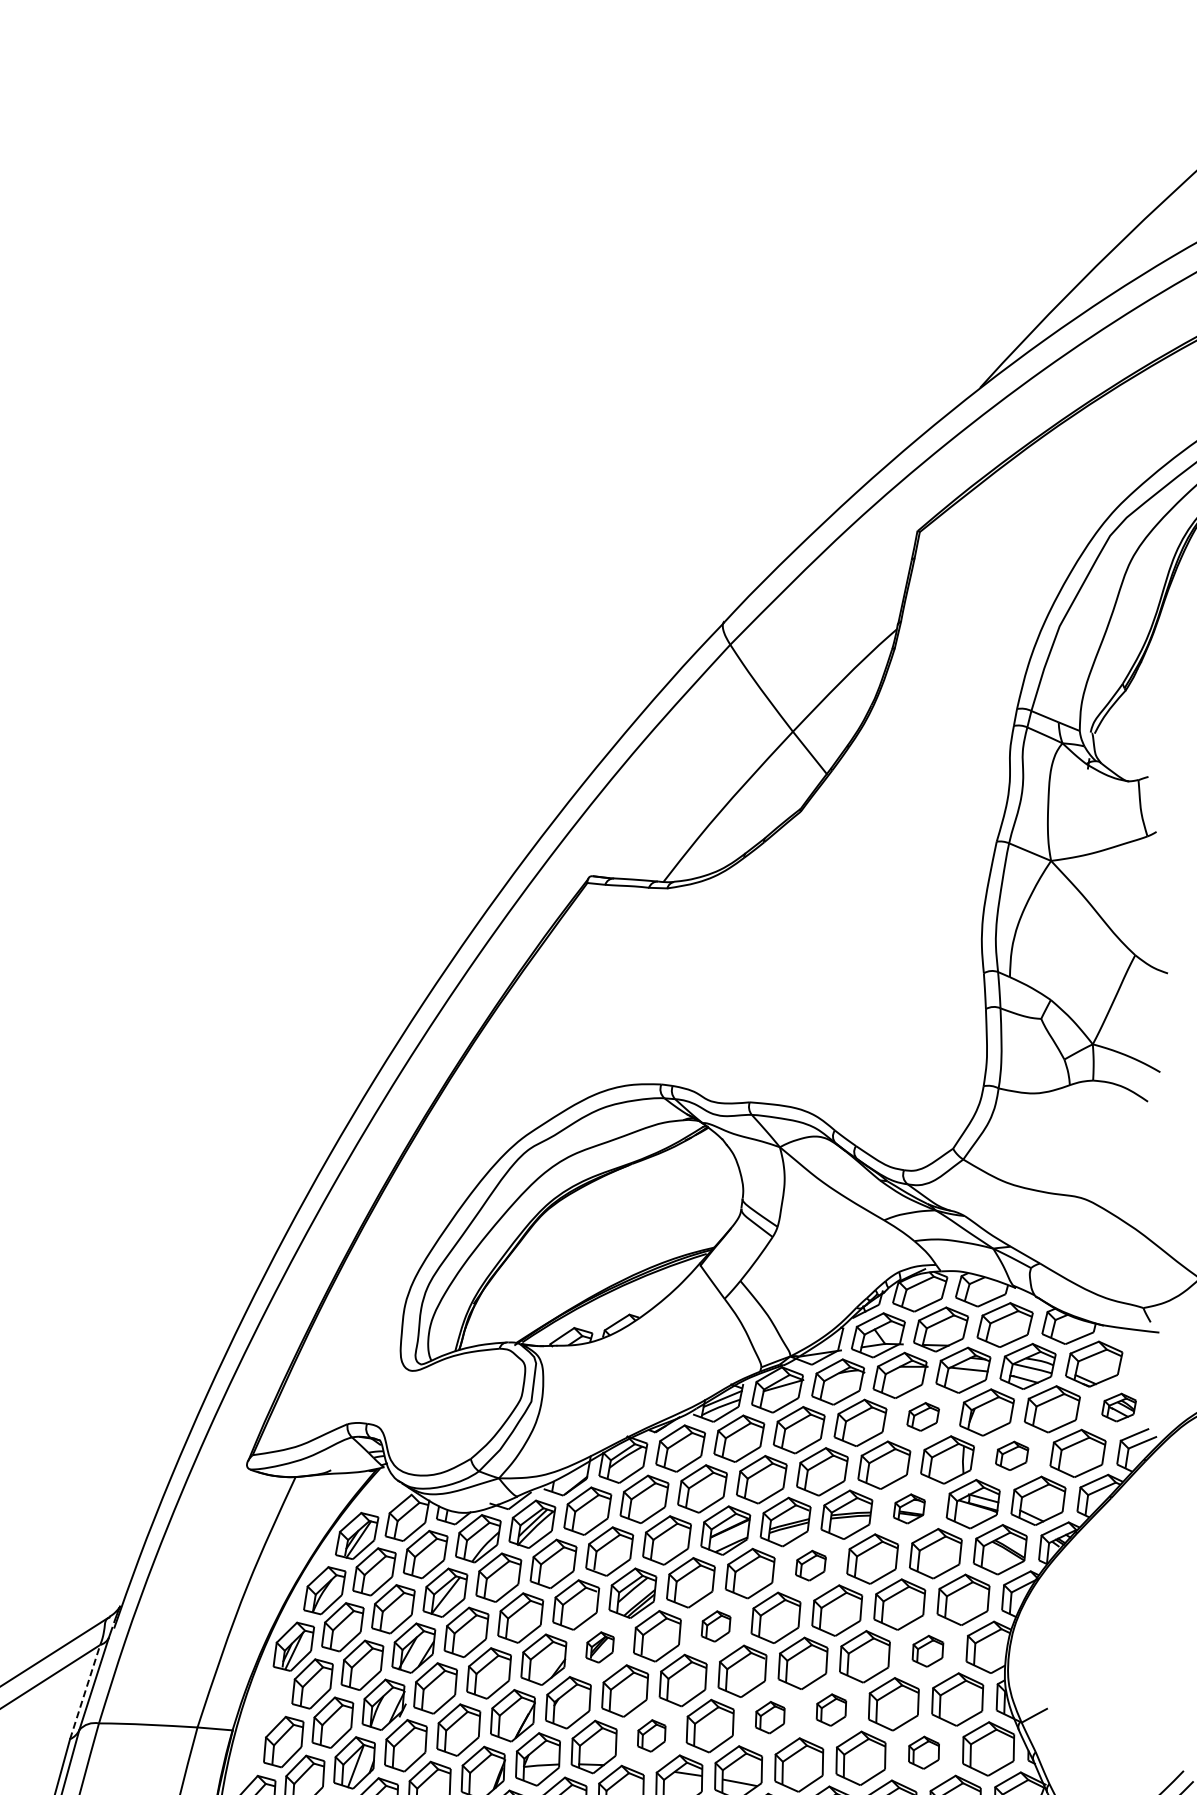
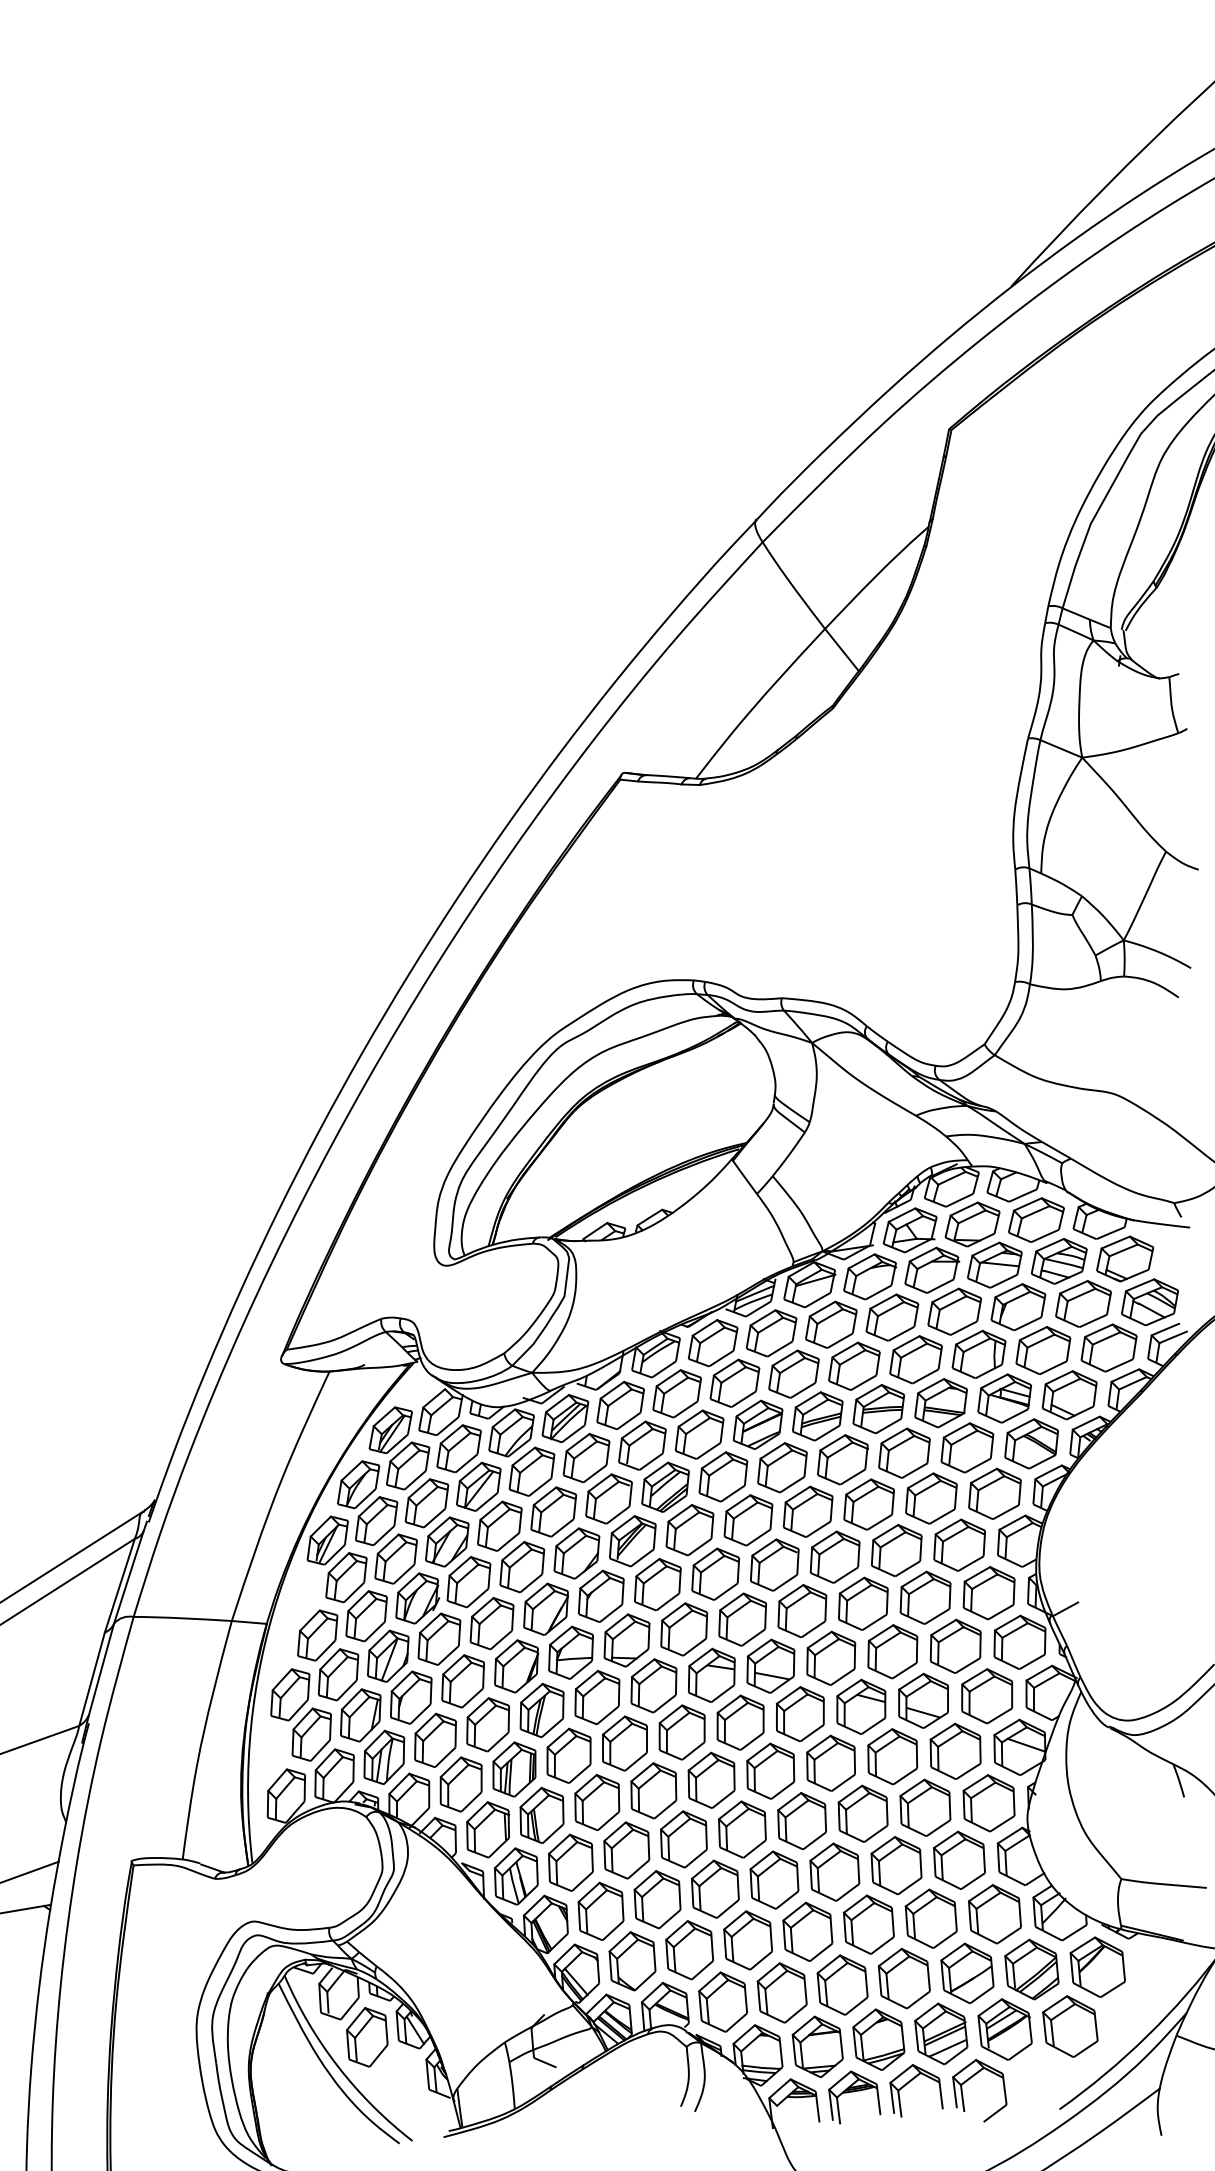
part: (1118, 1407) -> (1149, 1302), size x1.67
part: (922, 1416) -> (954, 1311), size x1.67
part: (1012, 1455) -> (1043, 1350), size x1.67
part: (908, 1509) -> (940, 1403), size x1.67
part: (810, 1565) -> (842, 1459), size x1.67
part: (716, 1626) -> (748, 1520), size x1.67
part: (599, 1647) -> (632, 1541), size x1.67
part: (927, 1650) -> (959, 1544), size x1.67
line: (85, 1691) -> (120, 1585), dashed -> solid
part: (831, 1709) -> (863, 1603), size x1.67
part: (770, 1717) -> (802, 1611), size x1.67
part: (651, 1735) -> (684, 1629), size x1.67
part: (923, 1752) -> (955, 1645), size x1.67

